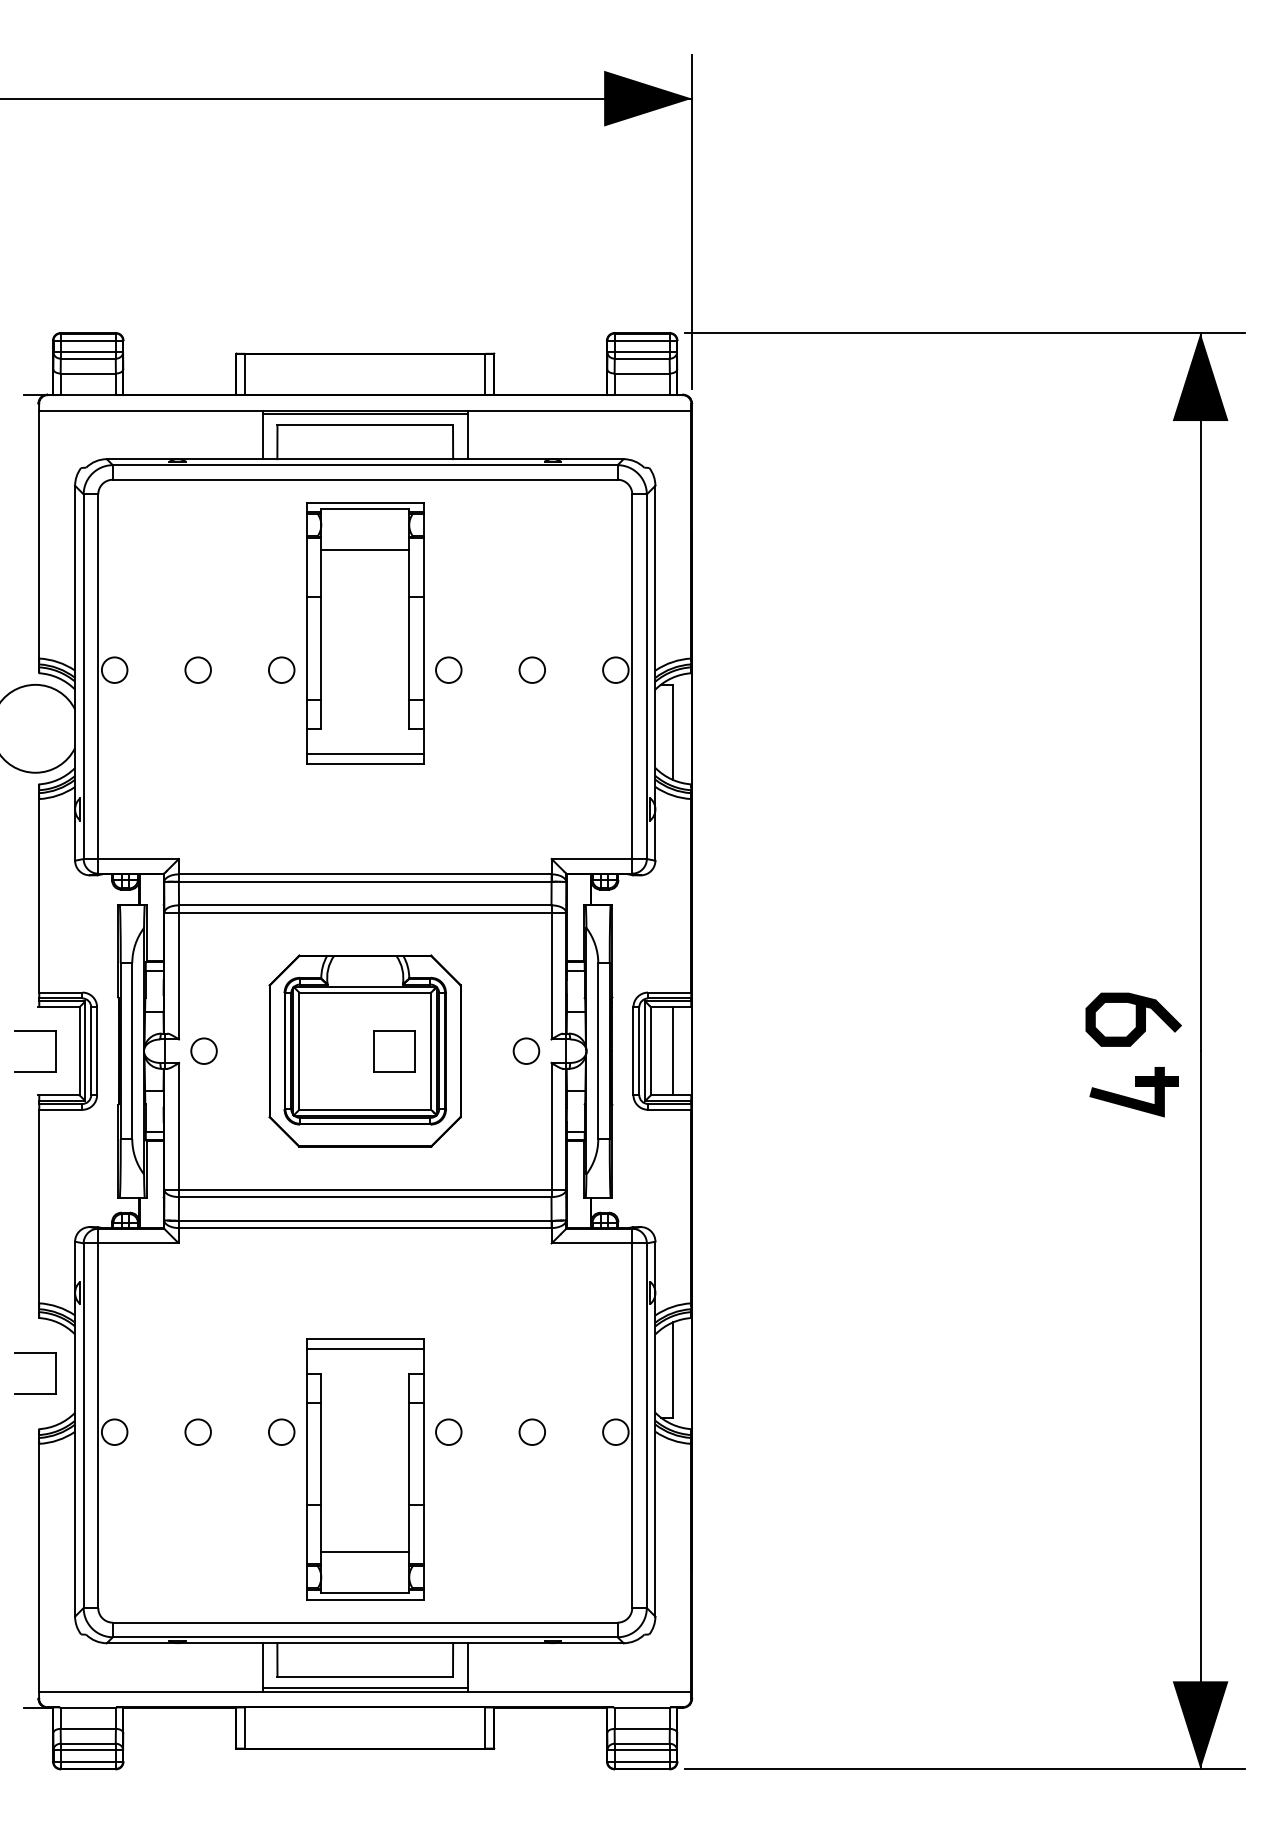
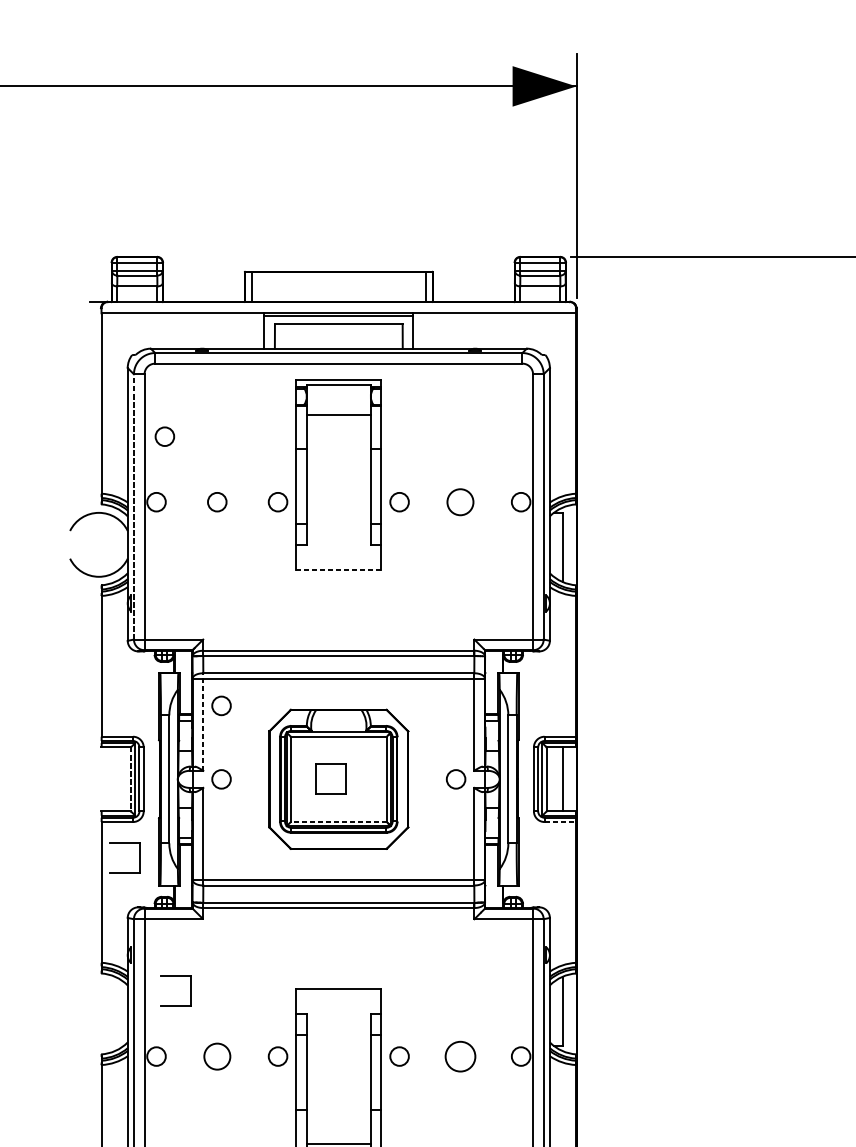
circle: (125, 579) -> (164, 436), added
circle: (531, 669) -> (459, 501), size x1.4
line: (83, 676) -> (133, 506), solid -> dashed
line: (364, 753) -> (338, 562), removed
line: (365, 763) -> (338, 570), solid -> dashed
circle: (203, 949) -> (221, 705), added
line: (179, 971) -> (203, 721), solid -> dashed
part: (35, 1031) -> (125, 843), moved
line: (79, 1051) -> (130, 779), solid -> dashed
part: (394, 1051) -> (330, 779), moved
line: (365, 1109) -> (338, 821), solid -> dashed
line: (669, 1109) -> (560, 821), solid -> dashed
line: (364, 1348) -> (338, 995), removed
part: (35, 1353) -> (176, 976), moved
circle: (197, 1431) -> (216, 1056), size x1.4
circle: (531, 1431) -> (459, 1056), size x1.6

